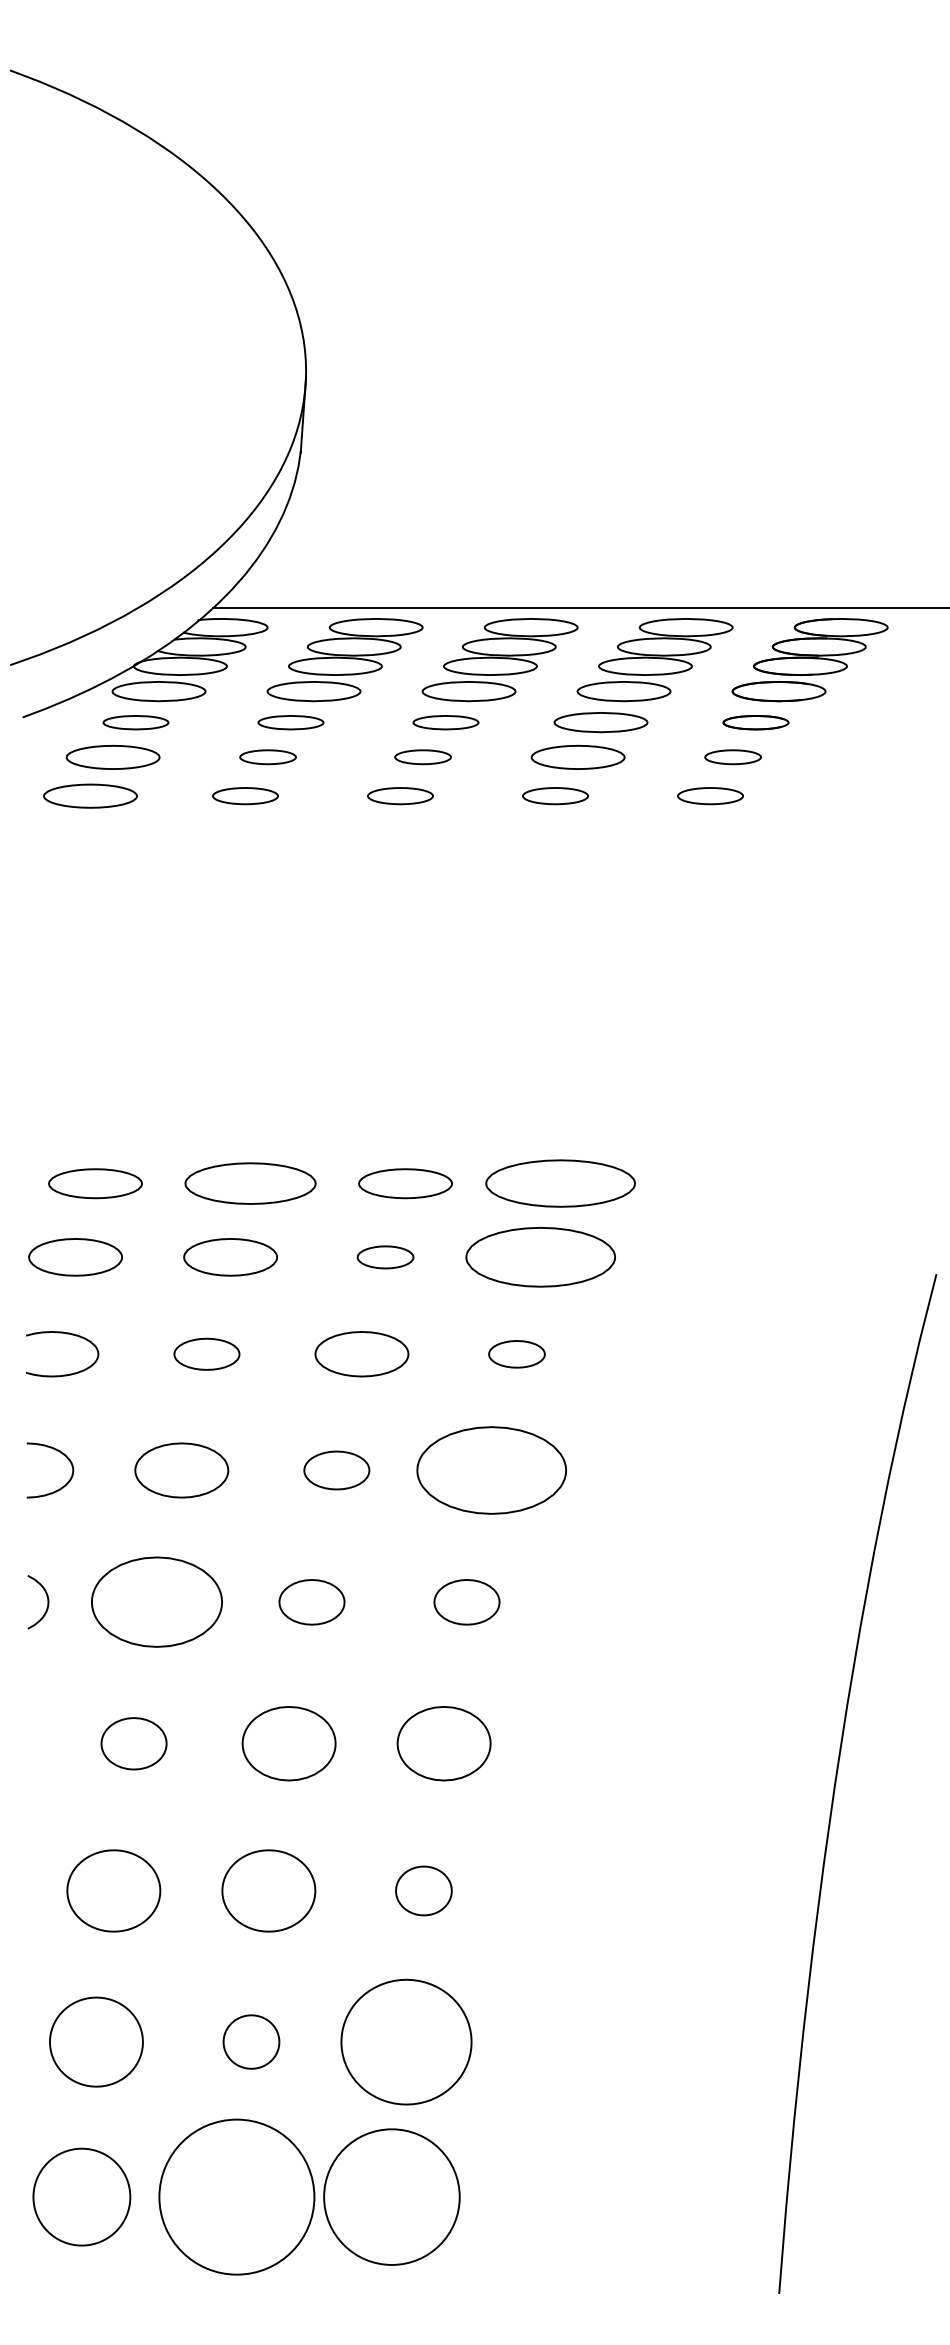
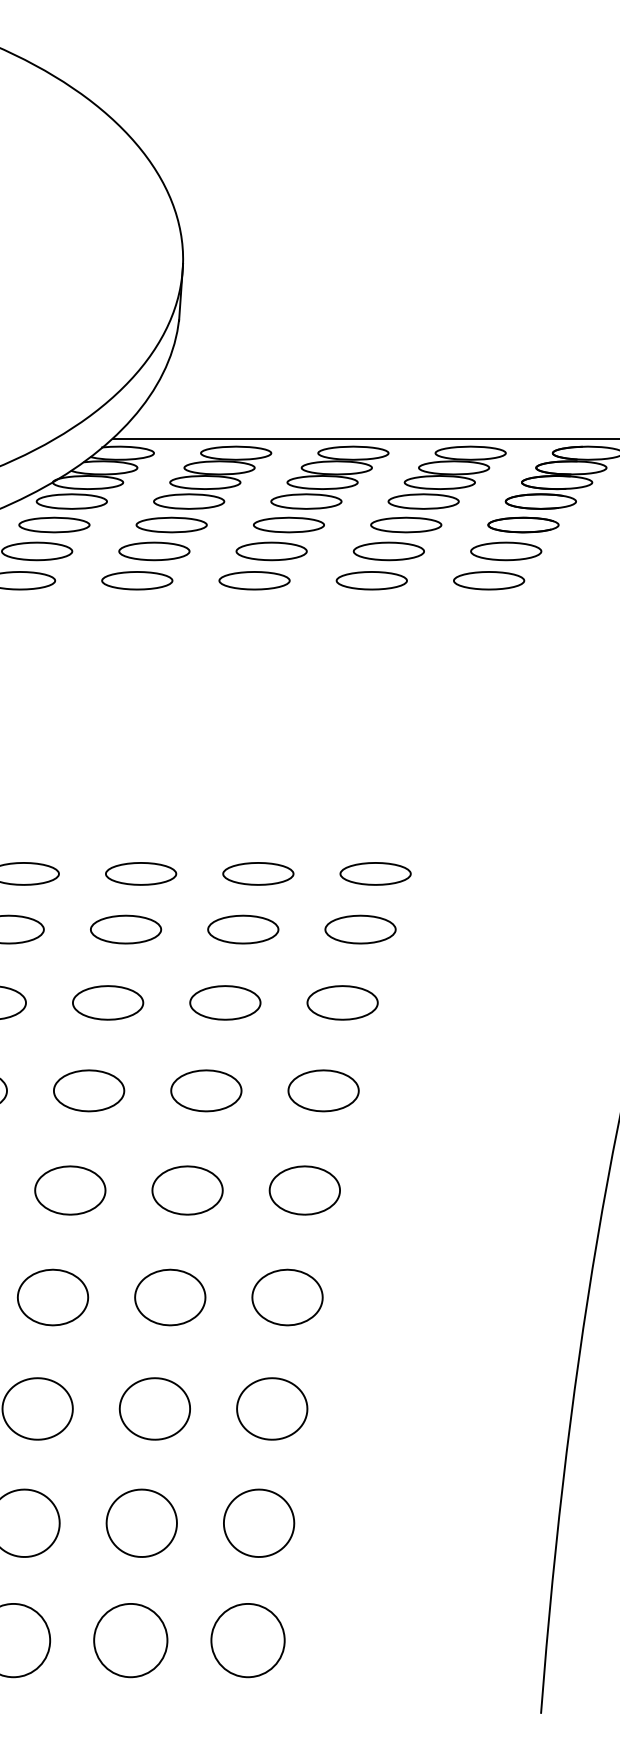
part: (135, 722) -> (54, 525), size x1.43
part: (290, 722) -> (171, 525), size x1.43
part: (445, 722) -> (288, 525), size x1.43
part: (755, 722) -> (523, 525), size x1.43
part: (267, 756) -> (153, 550), size x1.67
part: (422, 756) -> (271, 550), size x1.67
part: (732, 756) -> (505, 550), size x1.67
part: (245, 795) -> (137, 580), size x1.43
part: (400, 795) -> (254, 580), size x1.43
part: (555, 795) -> (371, 580), size x1.43
part: (710, 795) -> (489, 580), size x1.43
part: (250, 1183) -> (141, 873), size x0.71
part: (560, 1183) -> (375, 873), size x0.62
part: (385, 1257) -> (243, 929), size x1.67
part: (540, 1257) -> (360, 929), size x0.62
part: (206, 1354) -> (107, 1003), size x1.43
part: (516, 1354) -> (342, 1003), size x1.67
part: (336, 1470) -> (206, 1090), size x1.43
part: (491, 1470) -> (323, 1090), size x0.62
part: (156, 1602) -> (69, 1190), size x0.71
part: (311, 1602) -> (187, 1190), size x1.43
part: (466, 1602) -> (304, 1190), size x1.43
part: (133, 1743) -> (52, 1297), size x1.43
part: (423, 1890) -> (271, 1408), size x1.67
part: (251, 2041) -> (141, 1522), size x1.67
part: (406, 2041) -> (259, 1522), size x0.71
circle: (236, 2196) -> (130, 1640), size x0.62
circle: (391, 2196) -> (247, 1640), size x0.71

